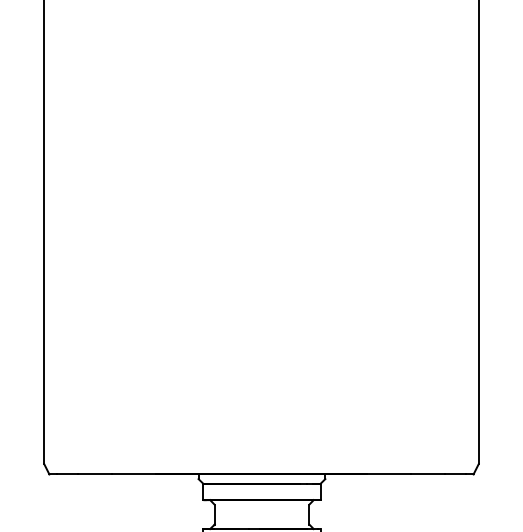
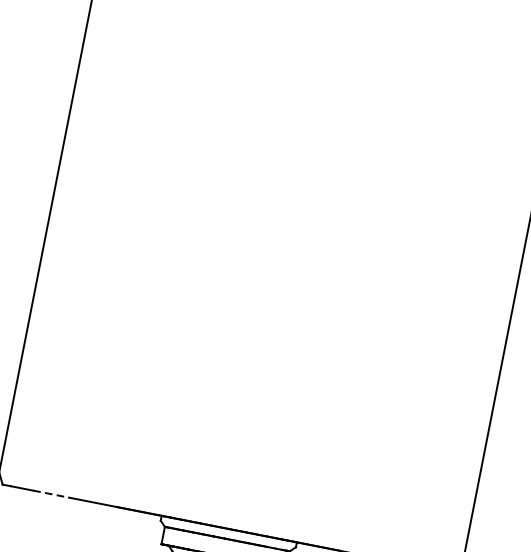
line: (95, 474) -> (51, 494), solid -> dashed

